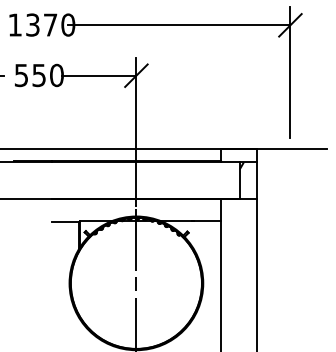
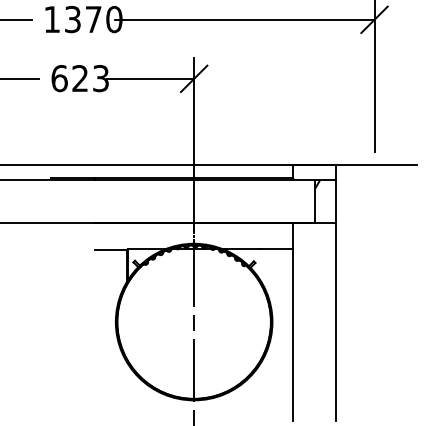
text: (39, 75) -> (80, 78), 550 -> 623

